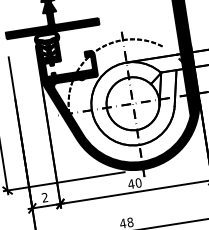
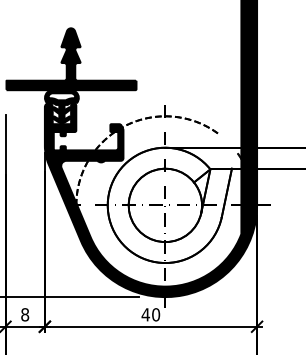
text: (45, 197) -> (25, 314), 2 -> 8

